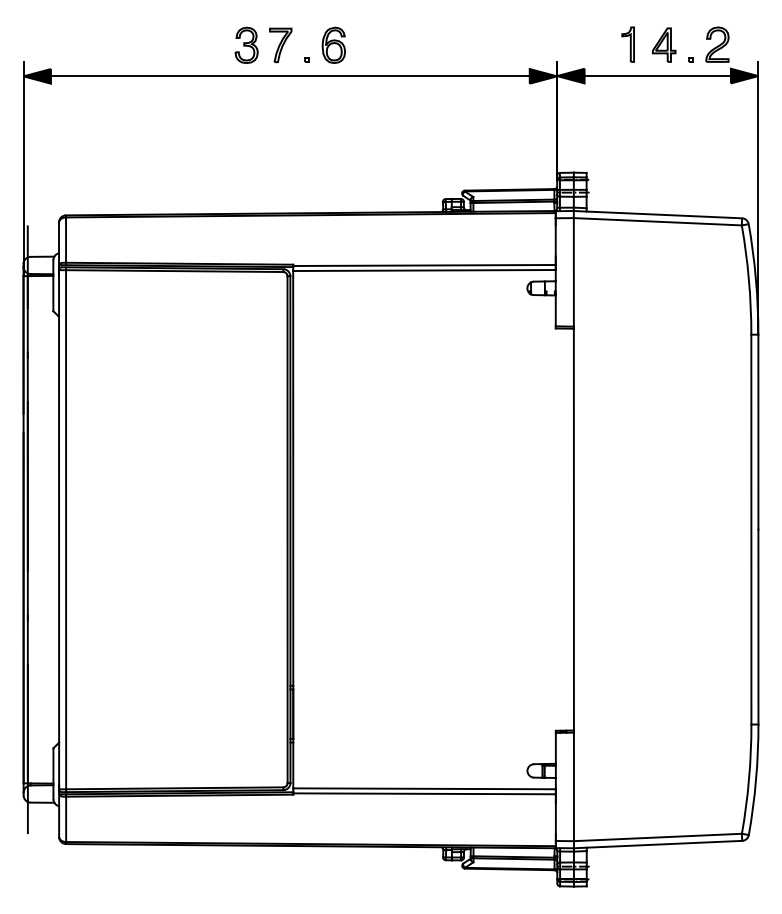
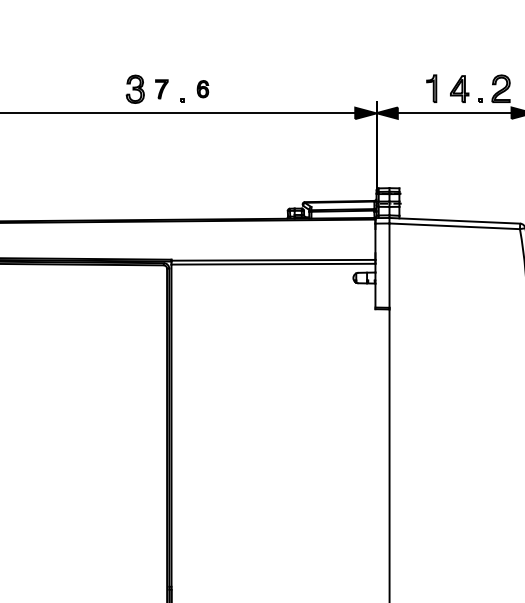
part: (333, 44) -> (202, 88), size x0.6
part: (280, 45) -> (161, 89), size x0.7

